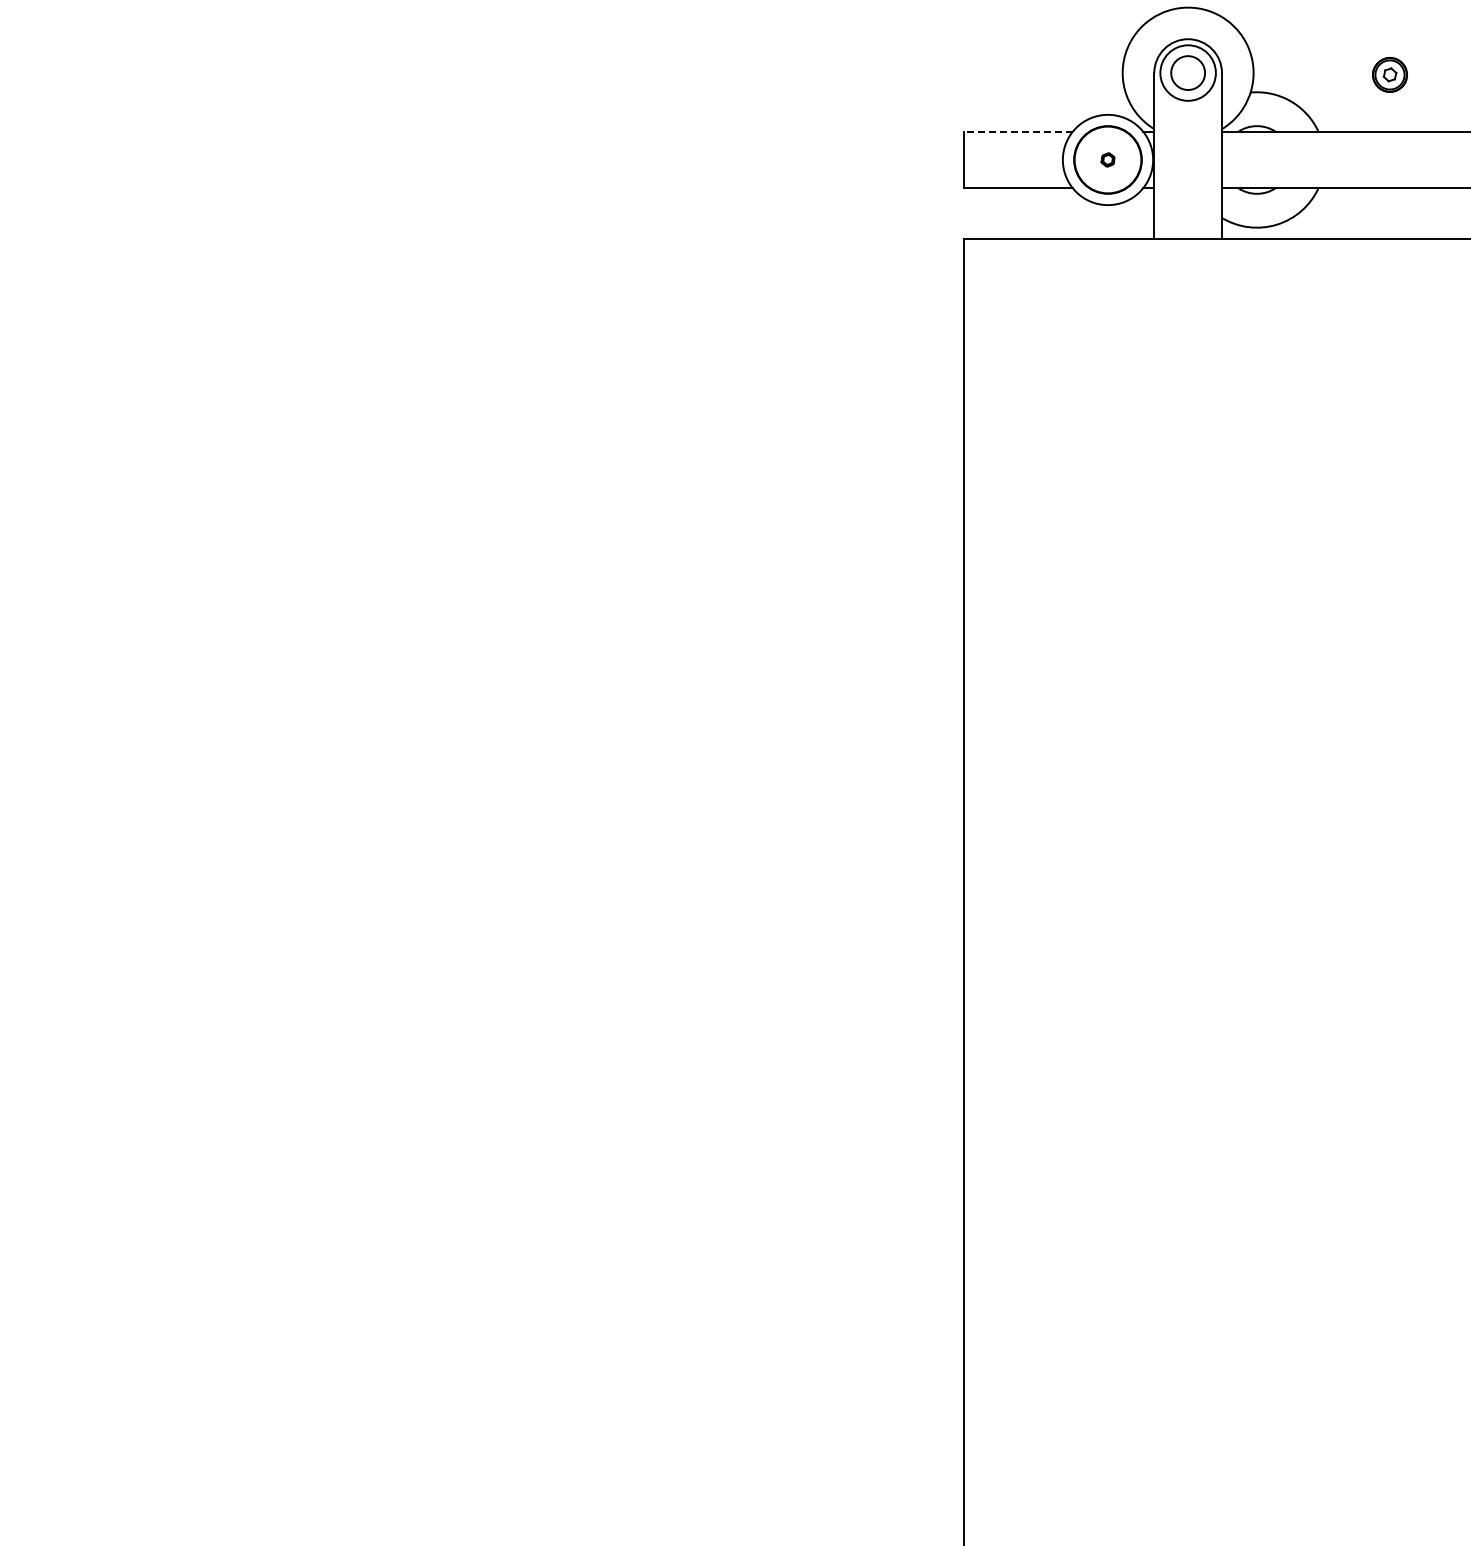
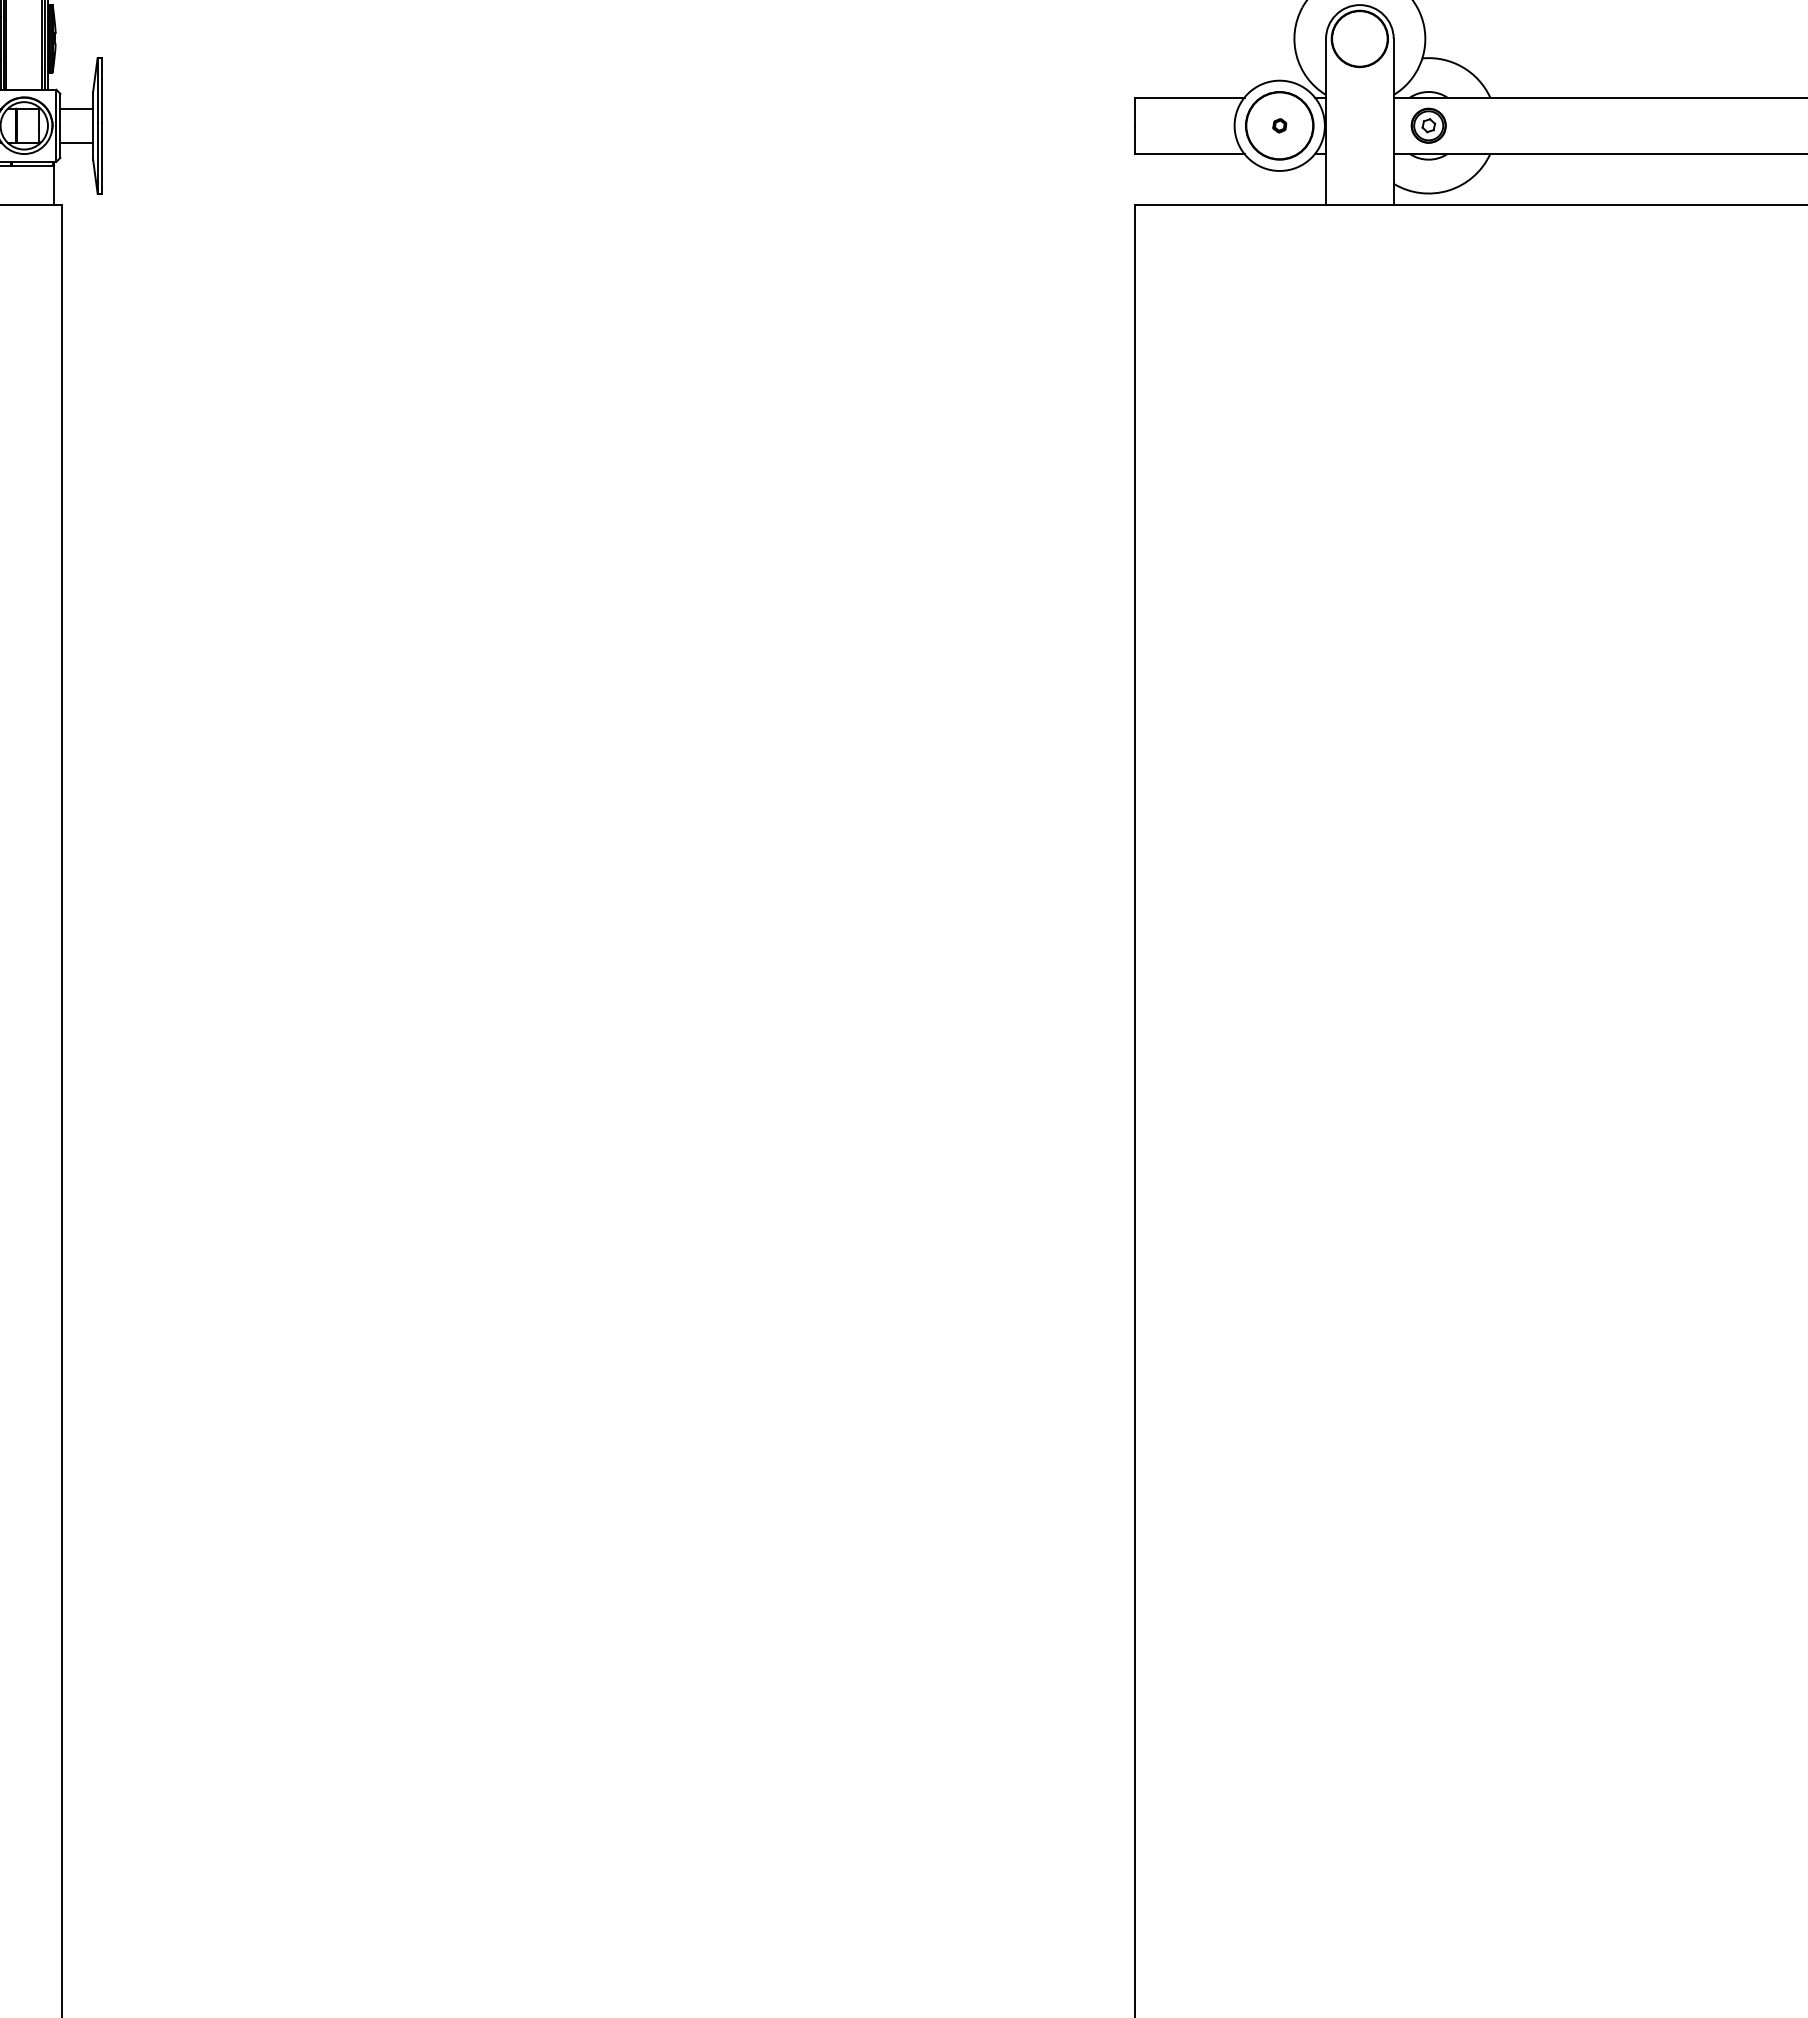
circle: (1187, 72) -> (1359, 38), size x1.67
part: (1389, 74) -> (1428, 125), moved
line: (1017, 131) -> (1189, 97), dashed -> solid

